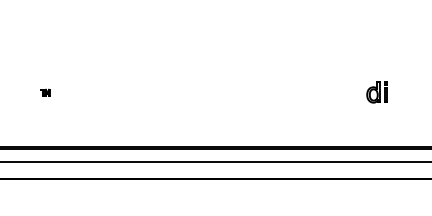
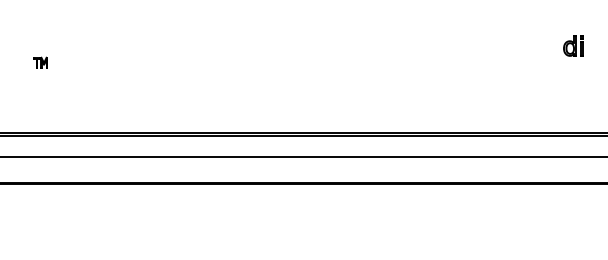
part: (45, 92) -> (40, 62), moved
part: (376, 92) -> (572, 46), size x0.6

